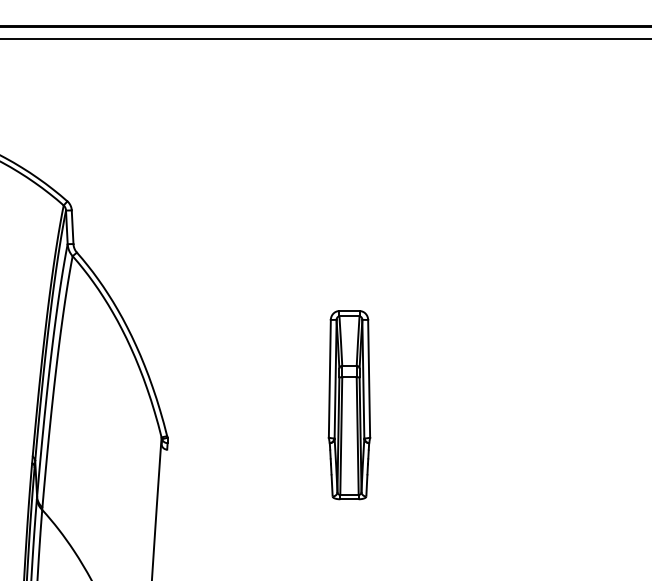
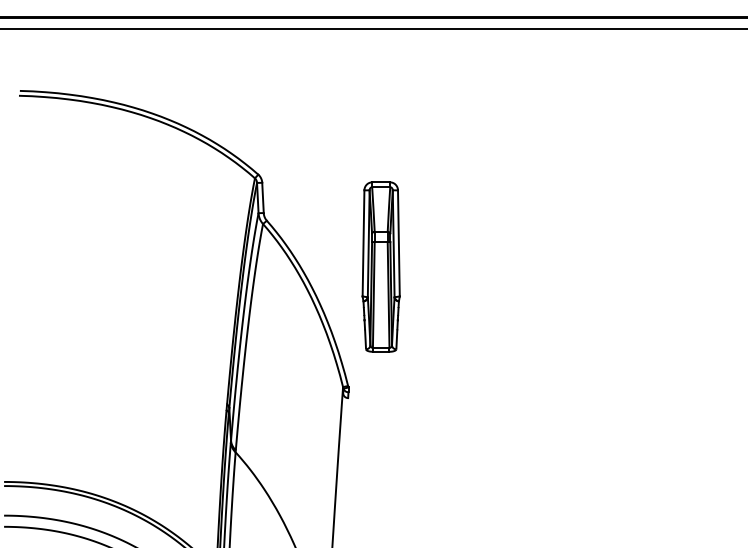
part: (348, 404) -> (380, 266), moved

